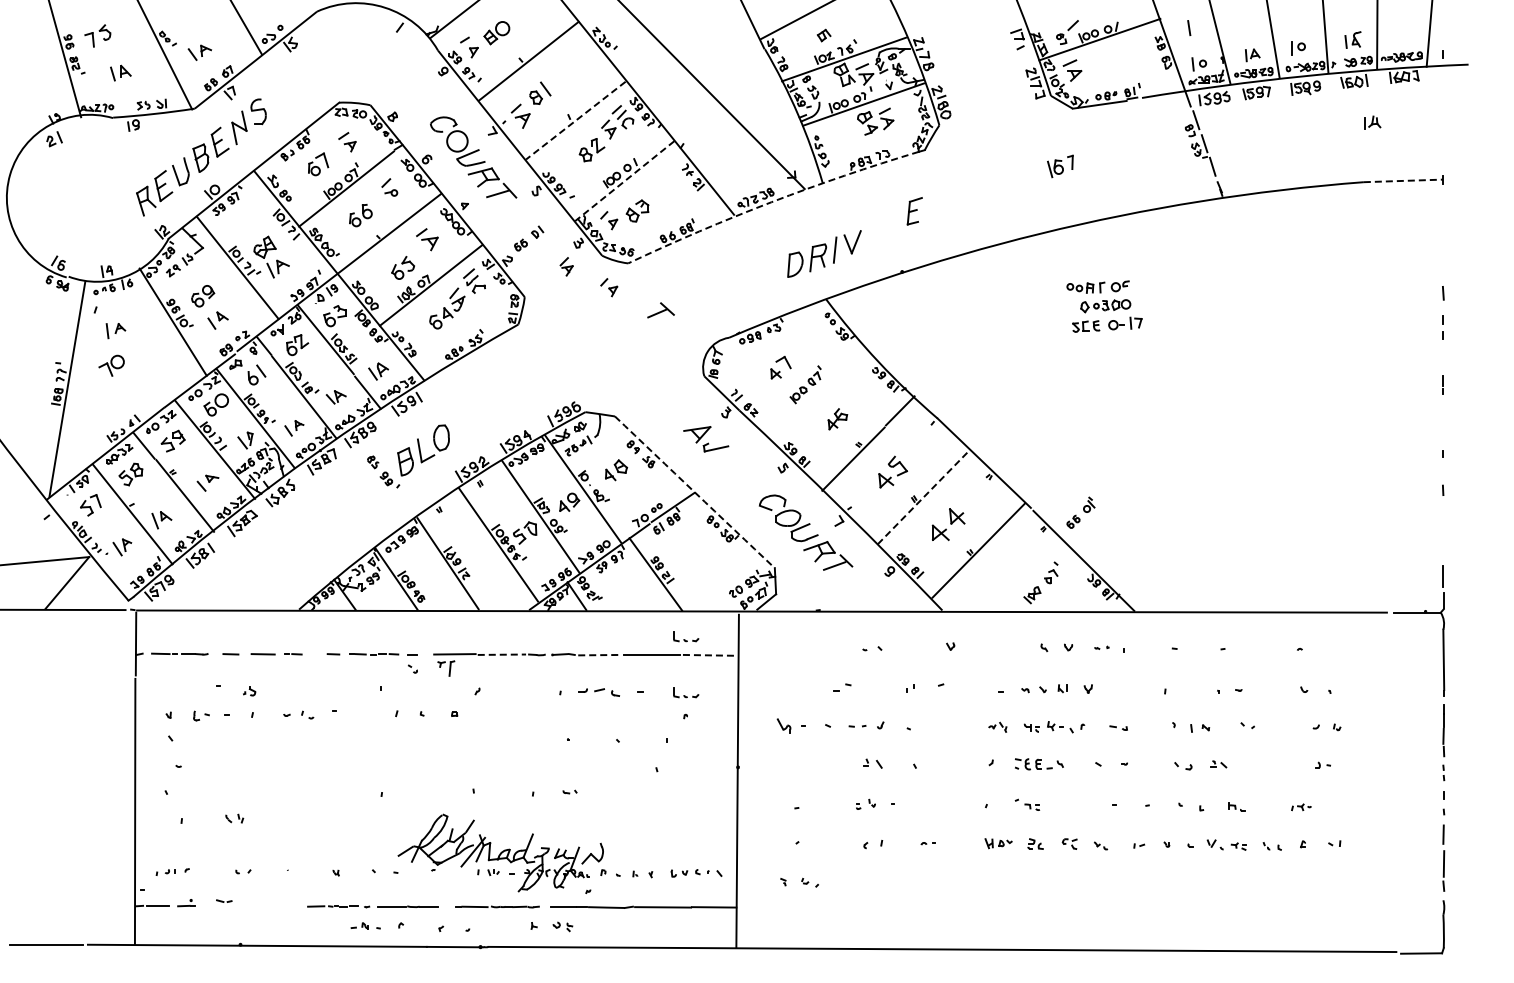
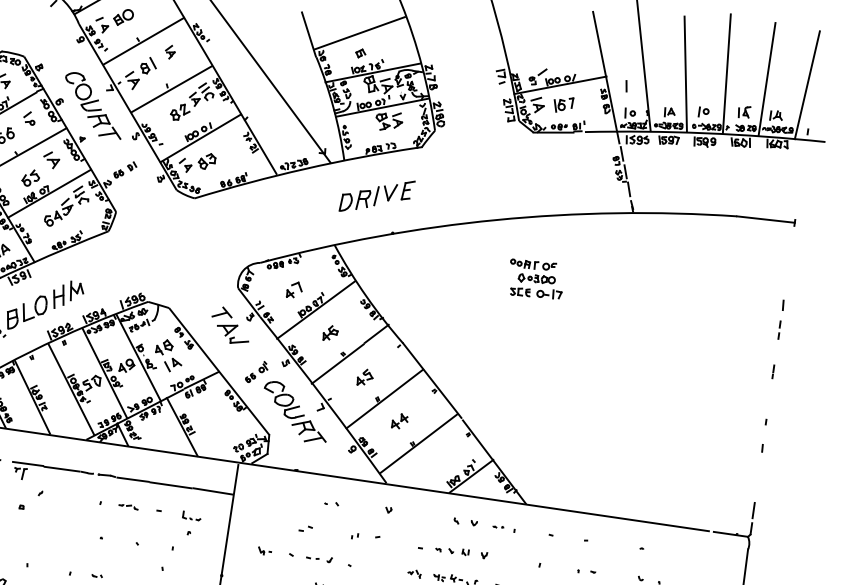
line: (575, 120) -> (171, 89), dashed -> solid
part: (1372, 122) -> (776, 115), moved
part: (1060, 166) -> (563, 104), moved
line: (1403, 180) -> (766, 219), dashed -> solid
line: (624, 181) -> (200, 138), dashed -> solid
arc: (771, 202) -> (305, 169), dashed -> solid
part: (824, 253) -> (368, 197), moved
part: (566, 266) -> (170, 51), moved
part: (609, 287) -> (178, 213), removed
part: (660, 310) -> (222, 312), moved
line: (813, 390) -> (315, 310), added
part: (476, 418) -> (68, 295), added
part: (893, 472) -> (365, 377), size x0.71
part: (631, 492) -> (173, 365), added
arc: (694, 492) -> (218, 371), dashed -> solid
line: (923, 497) -> (384, 399), dashed -> solid
part: (1080, 512) -> (256, 371), moved
part: (948, 523) -> (400, 420), size x0.62
line: (1055, 584) -> (471, 476), added
part: (686, 636) -> (198, 475), removed
line: (502, 654) -> (62, 469), dashed -> solid
line: (599, 655) -> (132, 479), dashed -> solid
line: (709, 655) -> (212, 491), dashed -> solid
part: (598, 692) -> (128, 506), size x0.62
part: (791, 726) -> (264, 551), size x0.62

